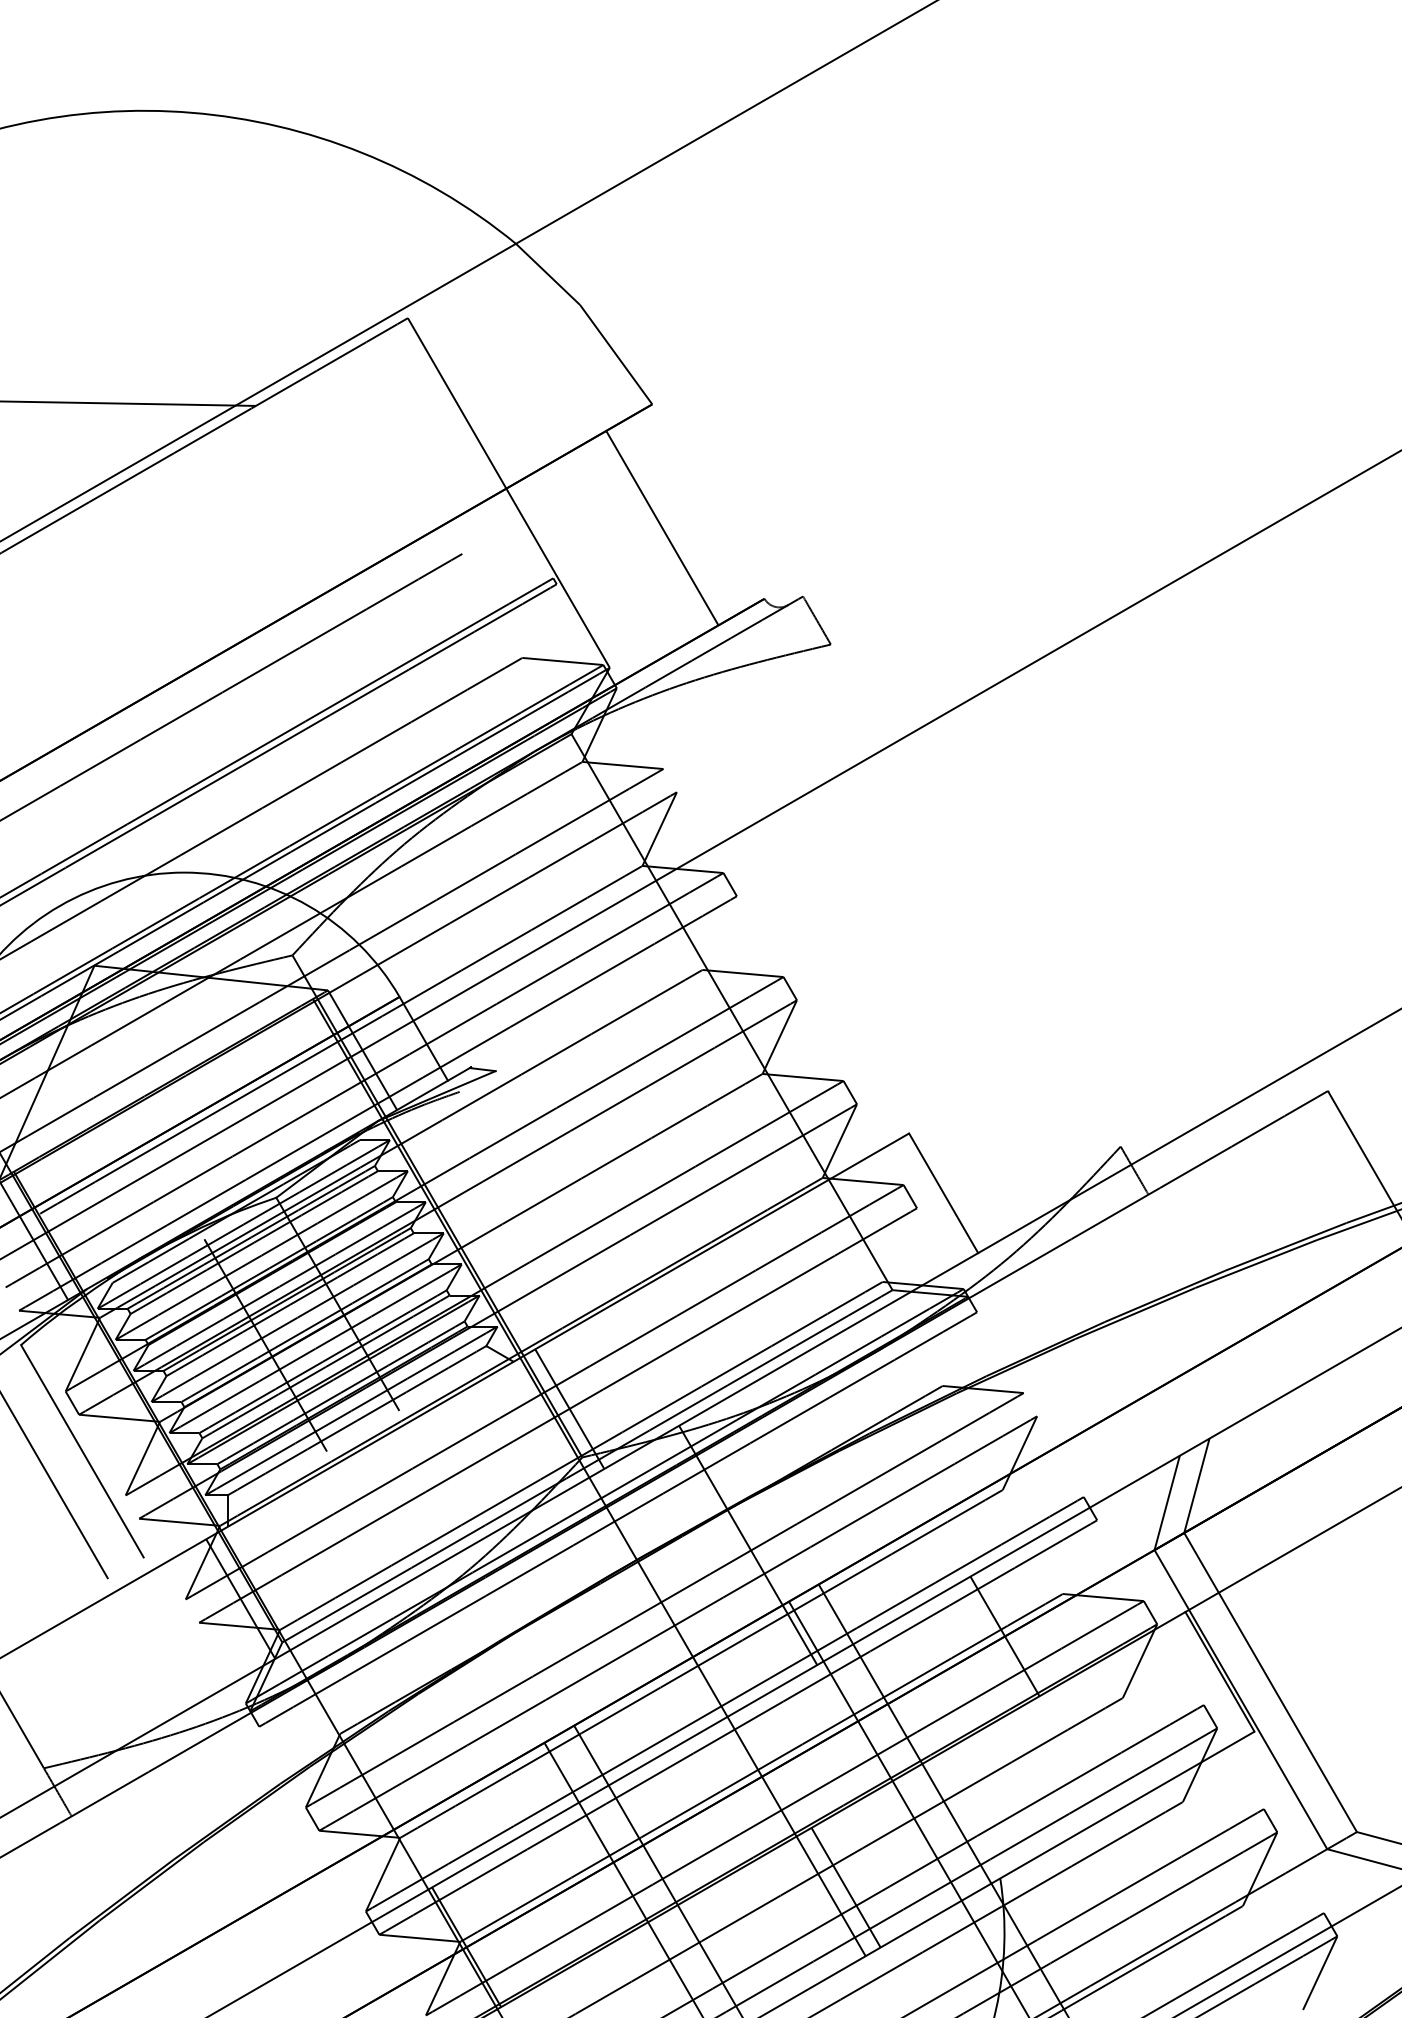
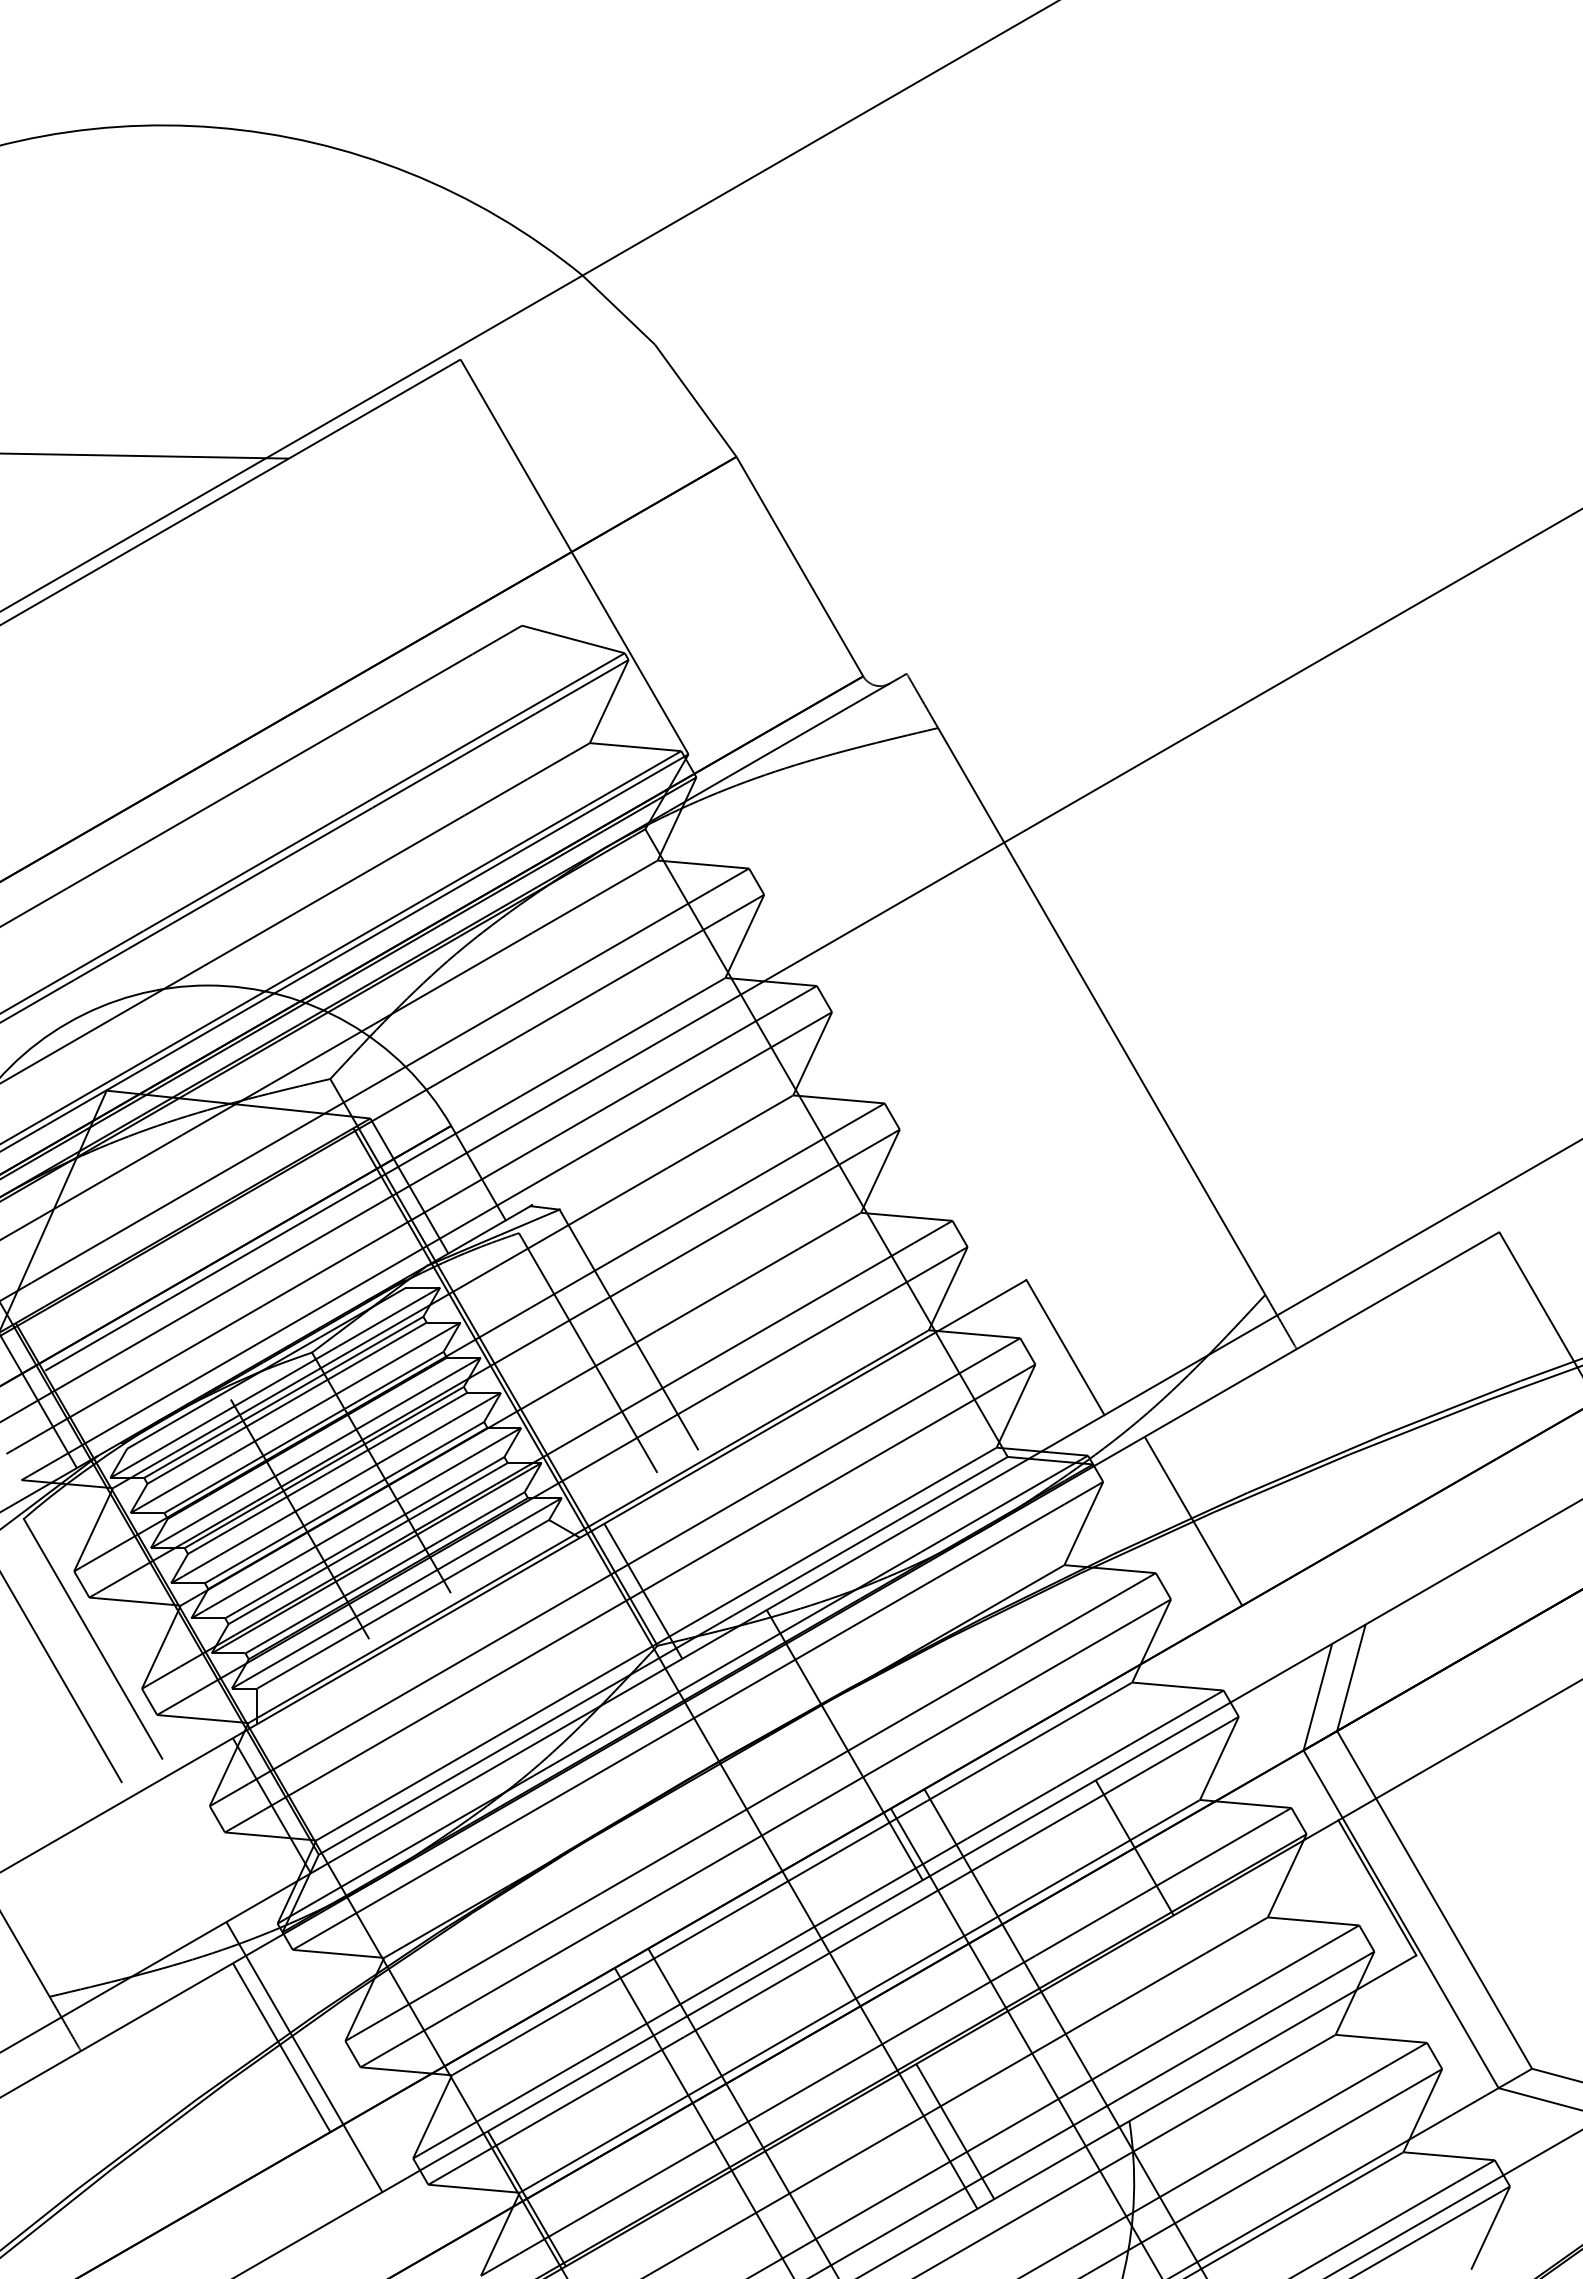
line: (662, 528) -> (799, 566), moved
line: (507, 566) -> (573, 639), added
line: (538, 621) -> (608, 701), added
line: (670, 780) -> (756, 881), added
line: (975, 895) -> (1101, 1011), added
line: (719, 932) -> (812, 1053), added
line: (556, 1177) -> (628, 1329), added
line: (521, 1197) -> (588, 1352), added
line: (899, 1244) -> (1015, 1405), added
line: (1057, 1346) -> (1193, 1520), added
line: (959, 1349) -> (1083, 1523), added
line: (1030, 1404) -> (1163, 1586), added
line: (1042, 1493) -> (1177, 1686), added
line: (132, 1506) -> (149, 1701), added
line: (1080, 1556) -> (1219, 1757), added
line: (191, 1611) -> (216, 1819), added
line: (1163, 1701) -> (1313, 1921), added
line: (299, 1729) -> (338, 1953), added
line: (1223, 1805) -> (1381, 2038), added
line: (249, 1813) -> (281, 2047), added
line: (269, 1822) -> (304, 2057), added
line: (1282, 1909) -> (1448, 2156), added

